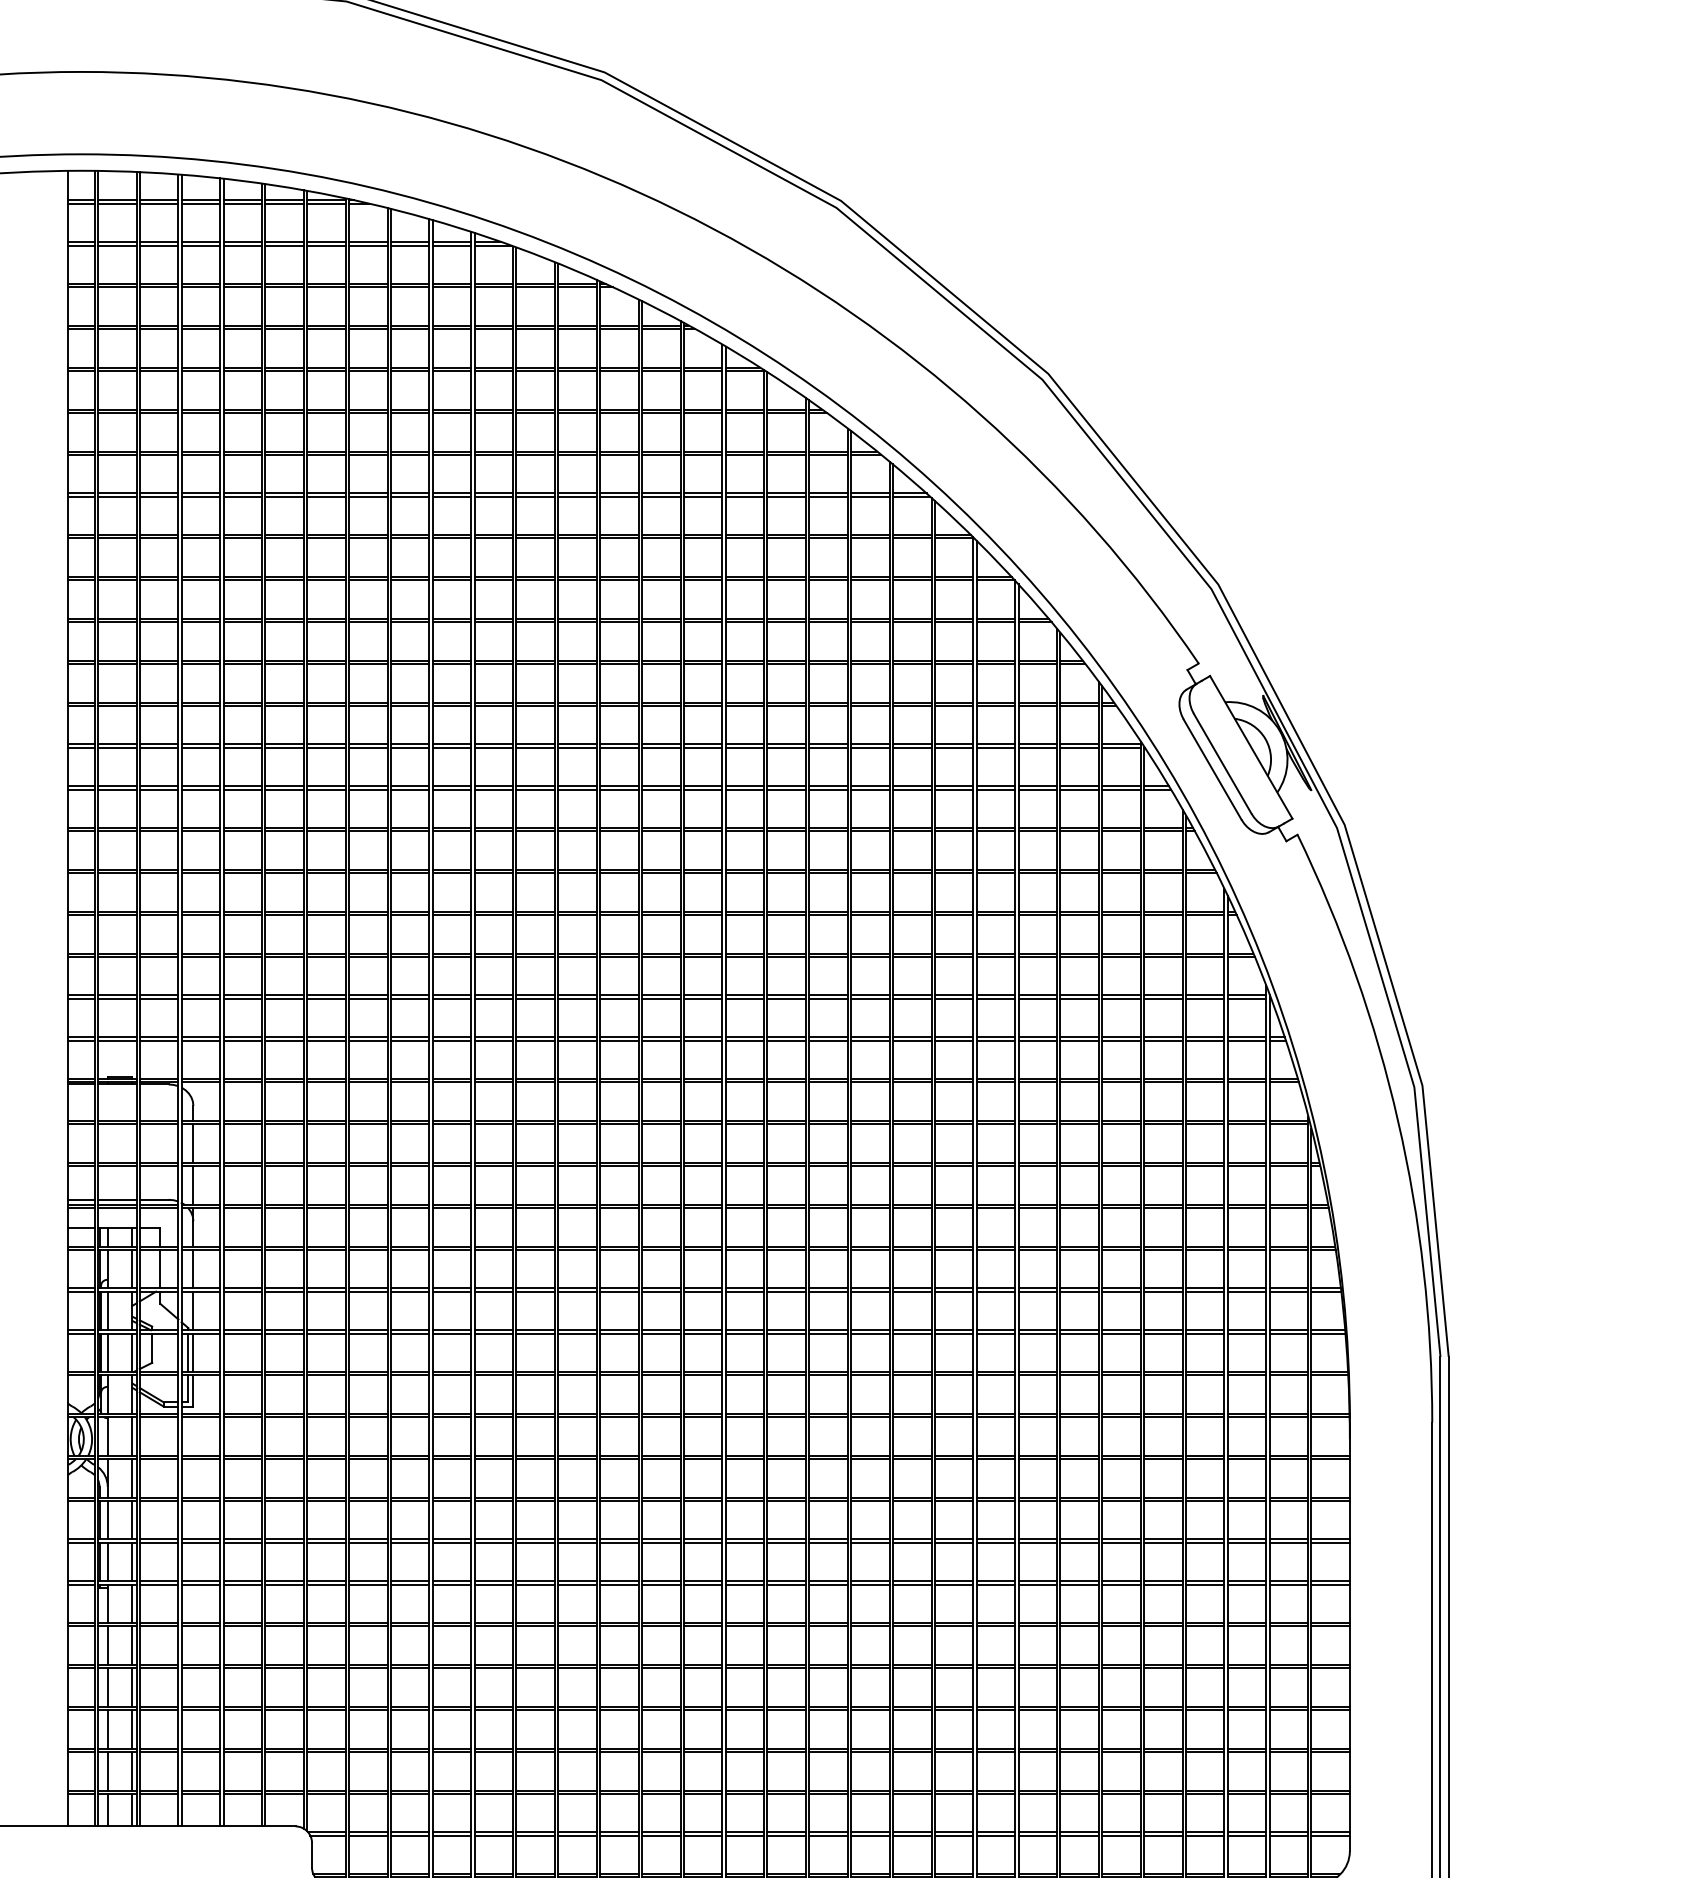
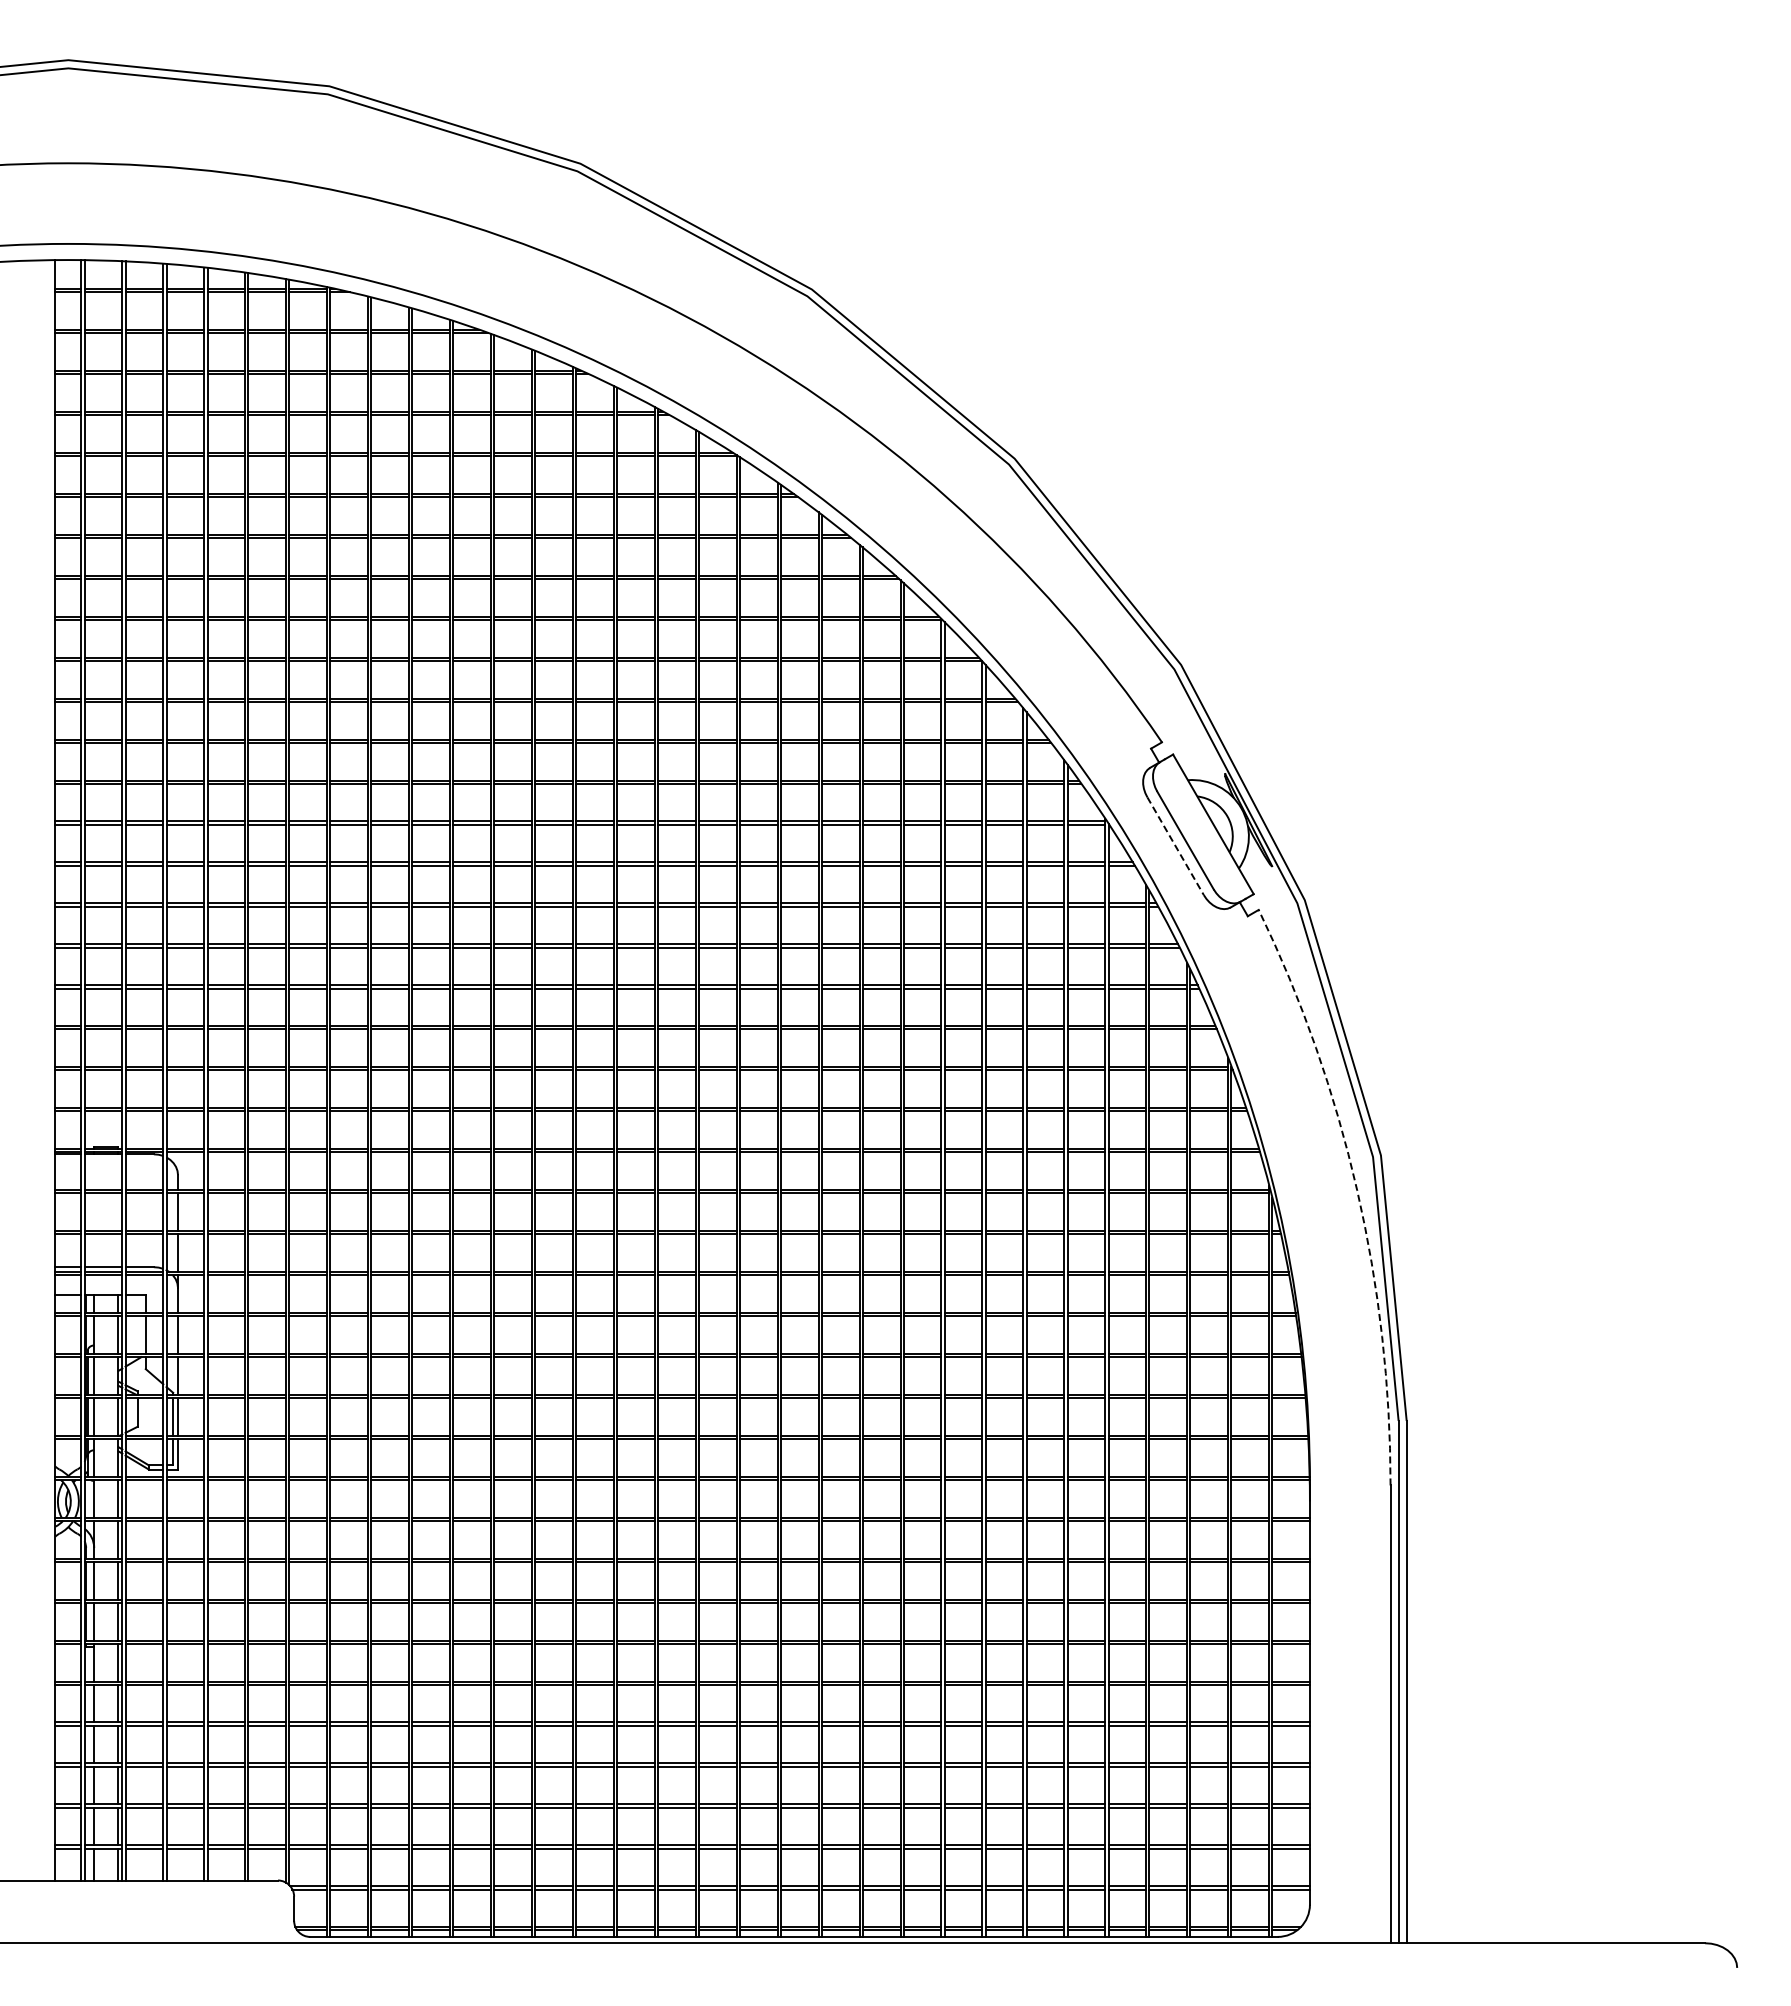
line: (1212, 769) -> (1175, 846), solid -> dashed
arc: (1398, 1121) -> (1357, 1190), solid -> dashed

